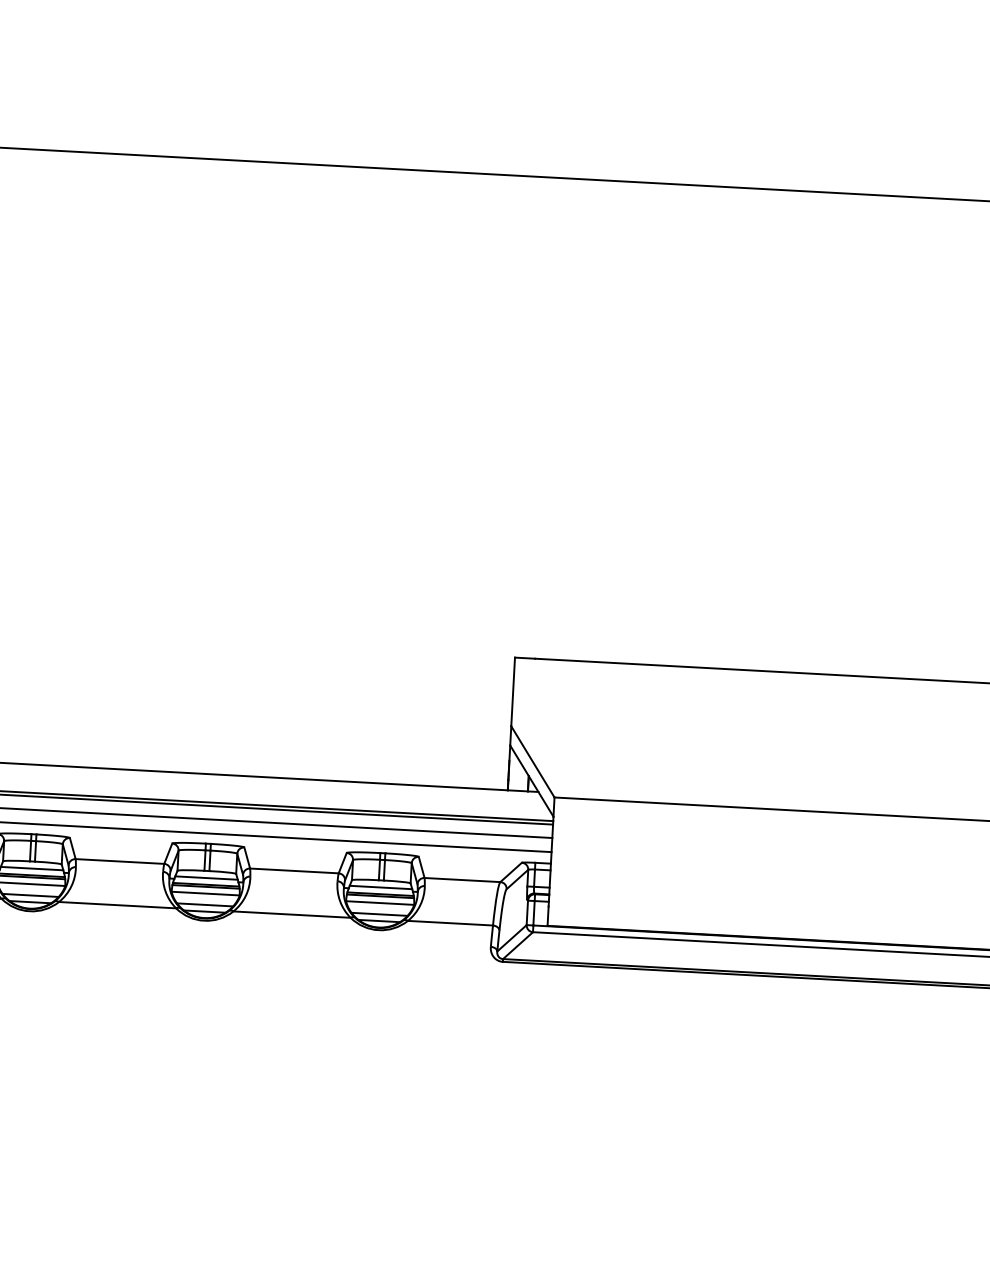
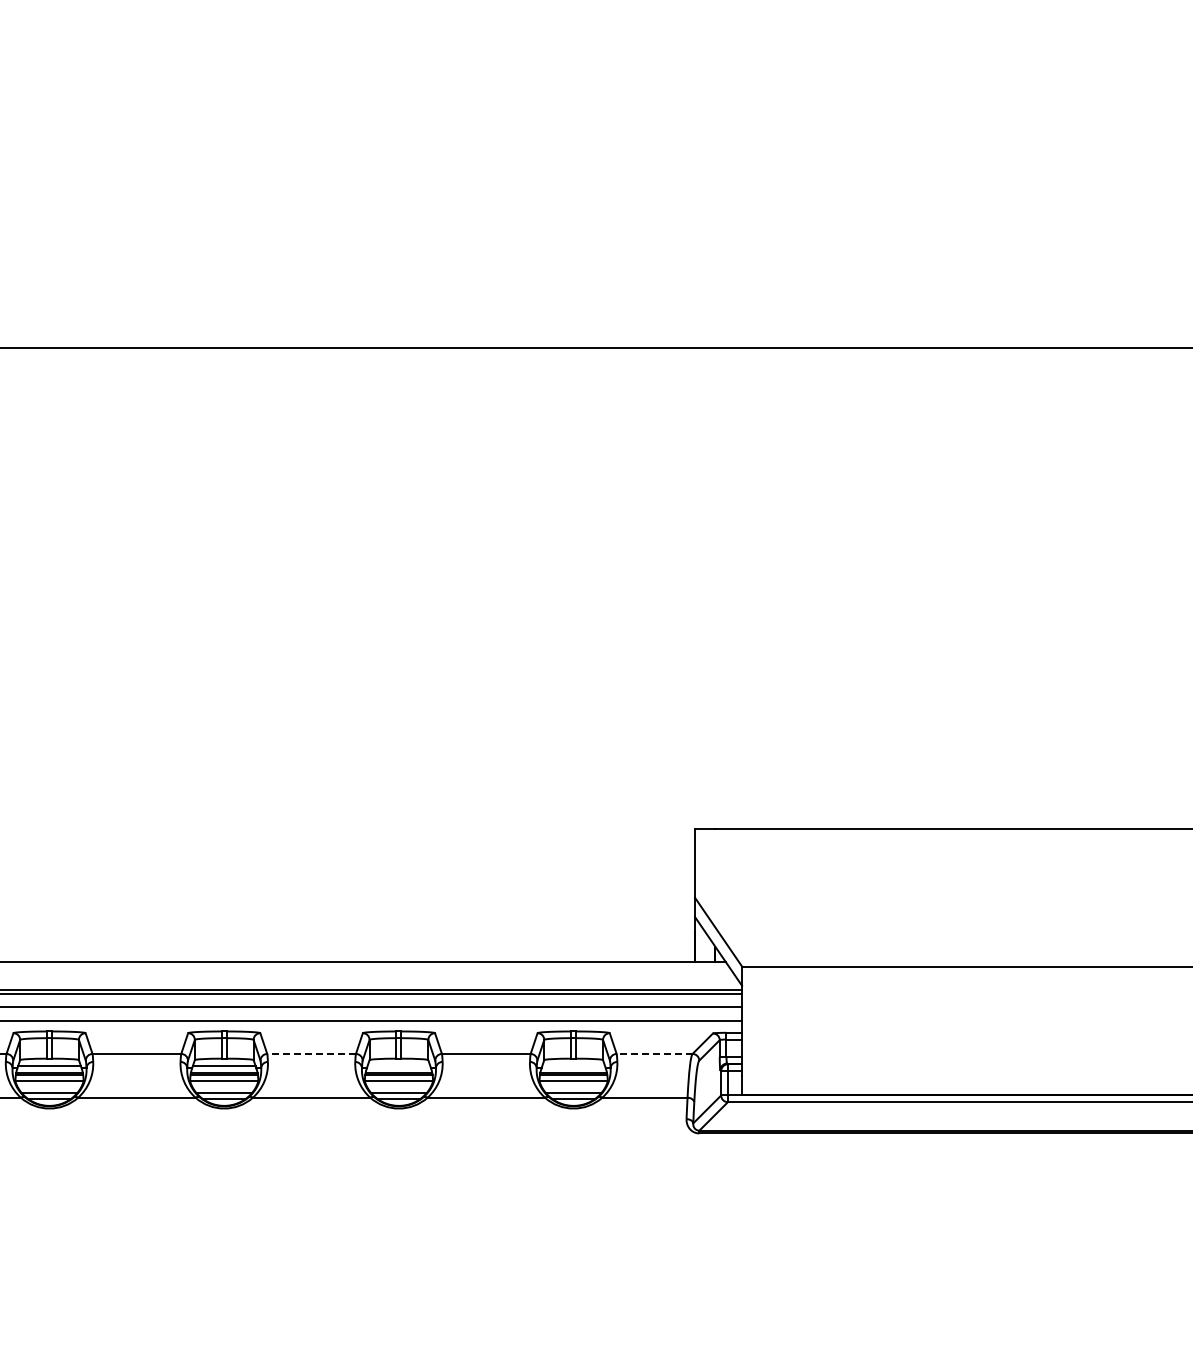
line: (119, 861) -> (311, 1053), solid -> dashed
line: (206, 877) -> (398, 1065), removed
line: (462, 879) -> (654, 1053), solid -> dashed
line: (380, 887) -> (573, 1065), removed

